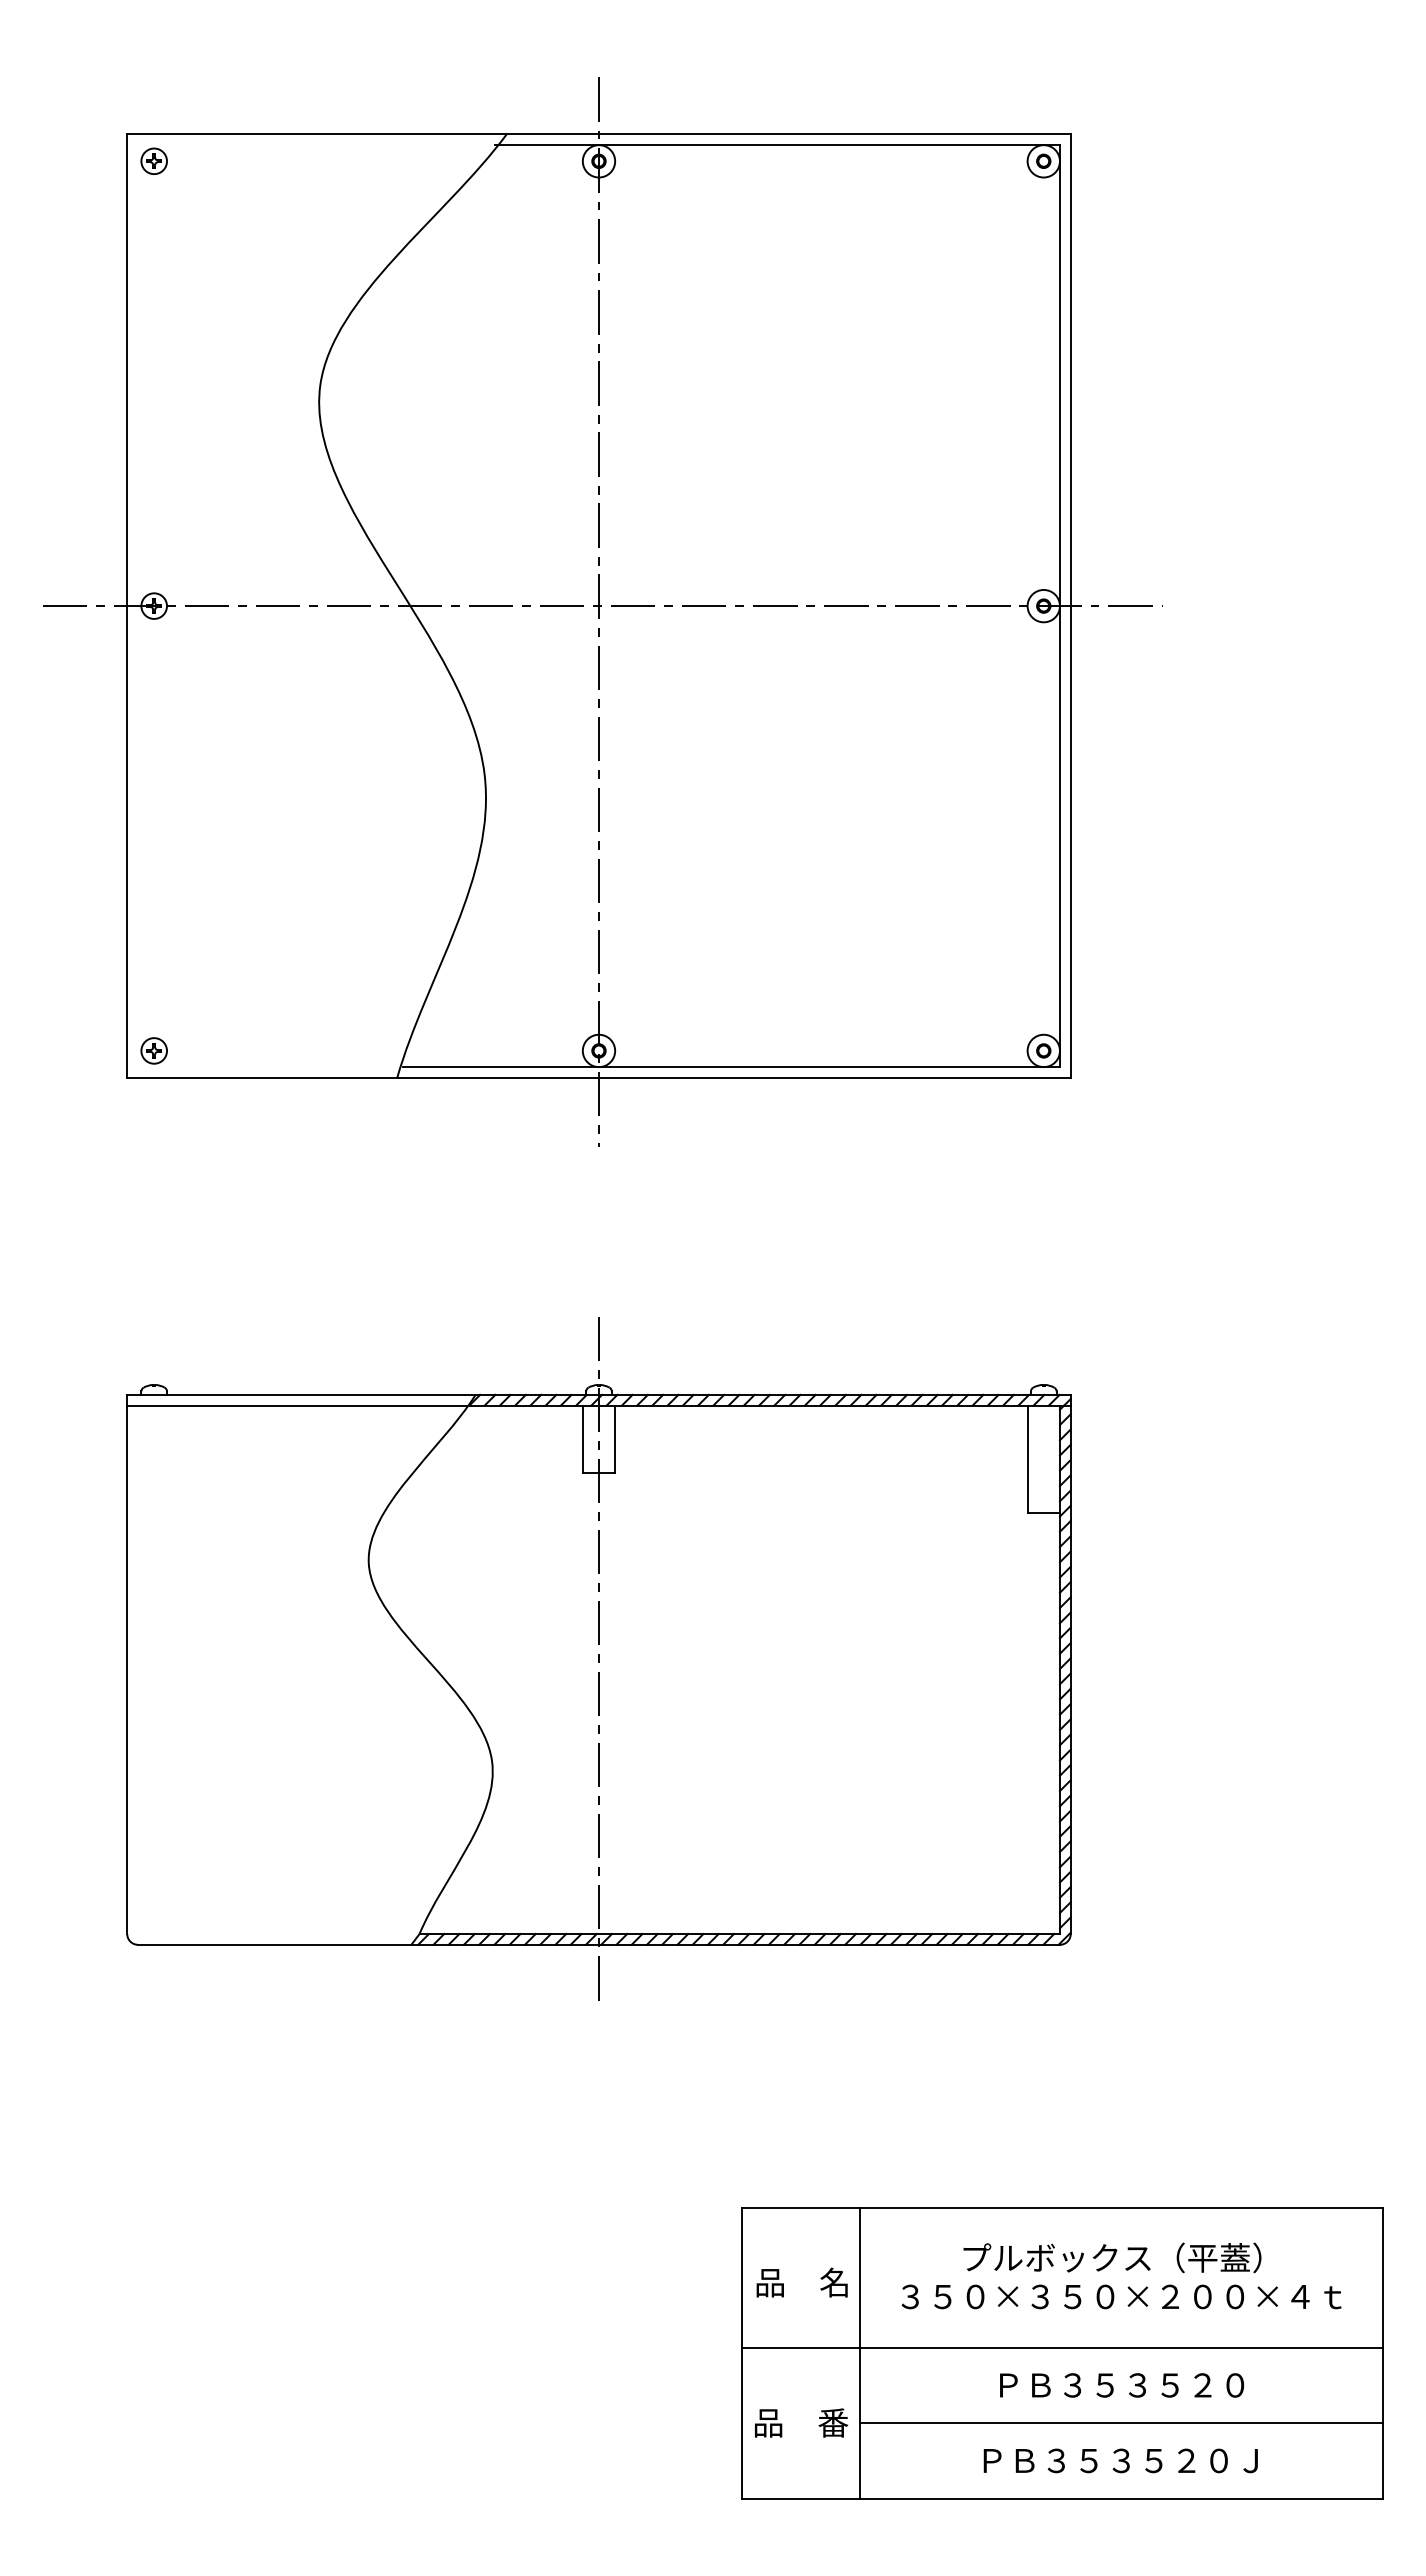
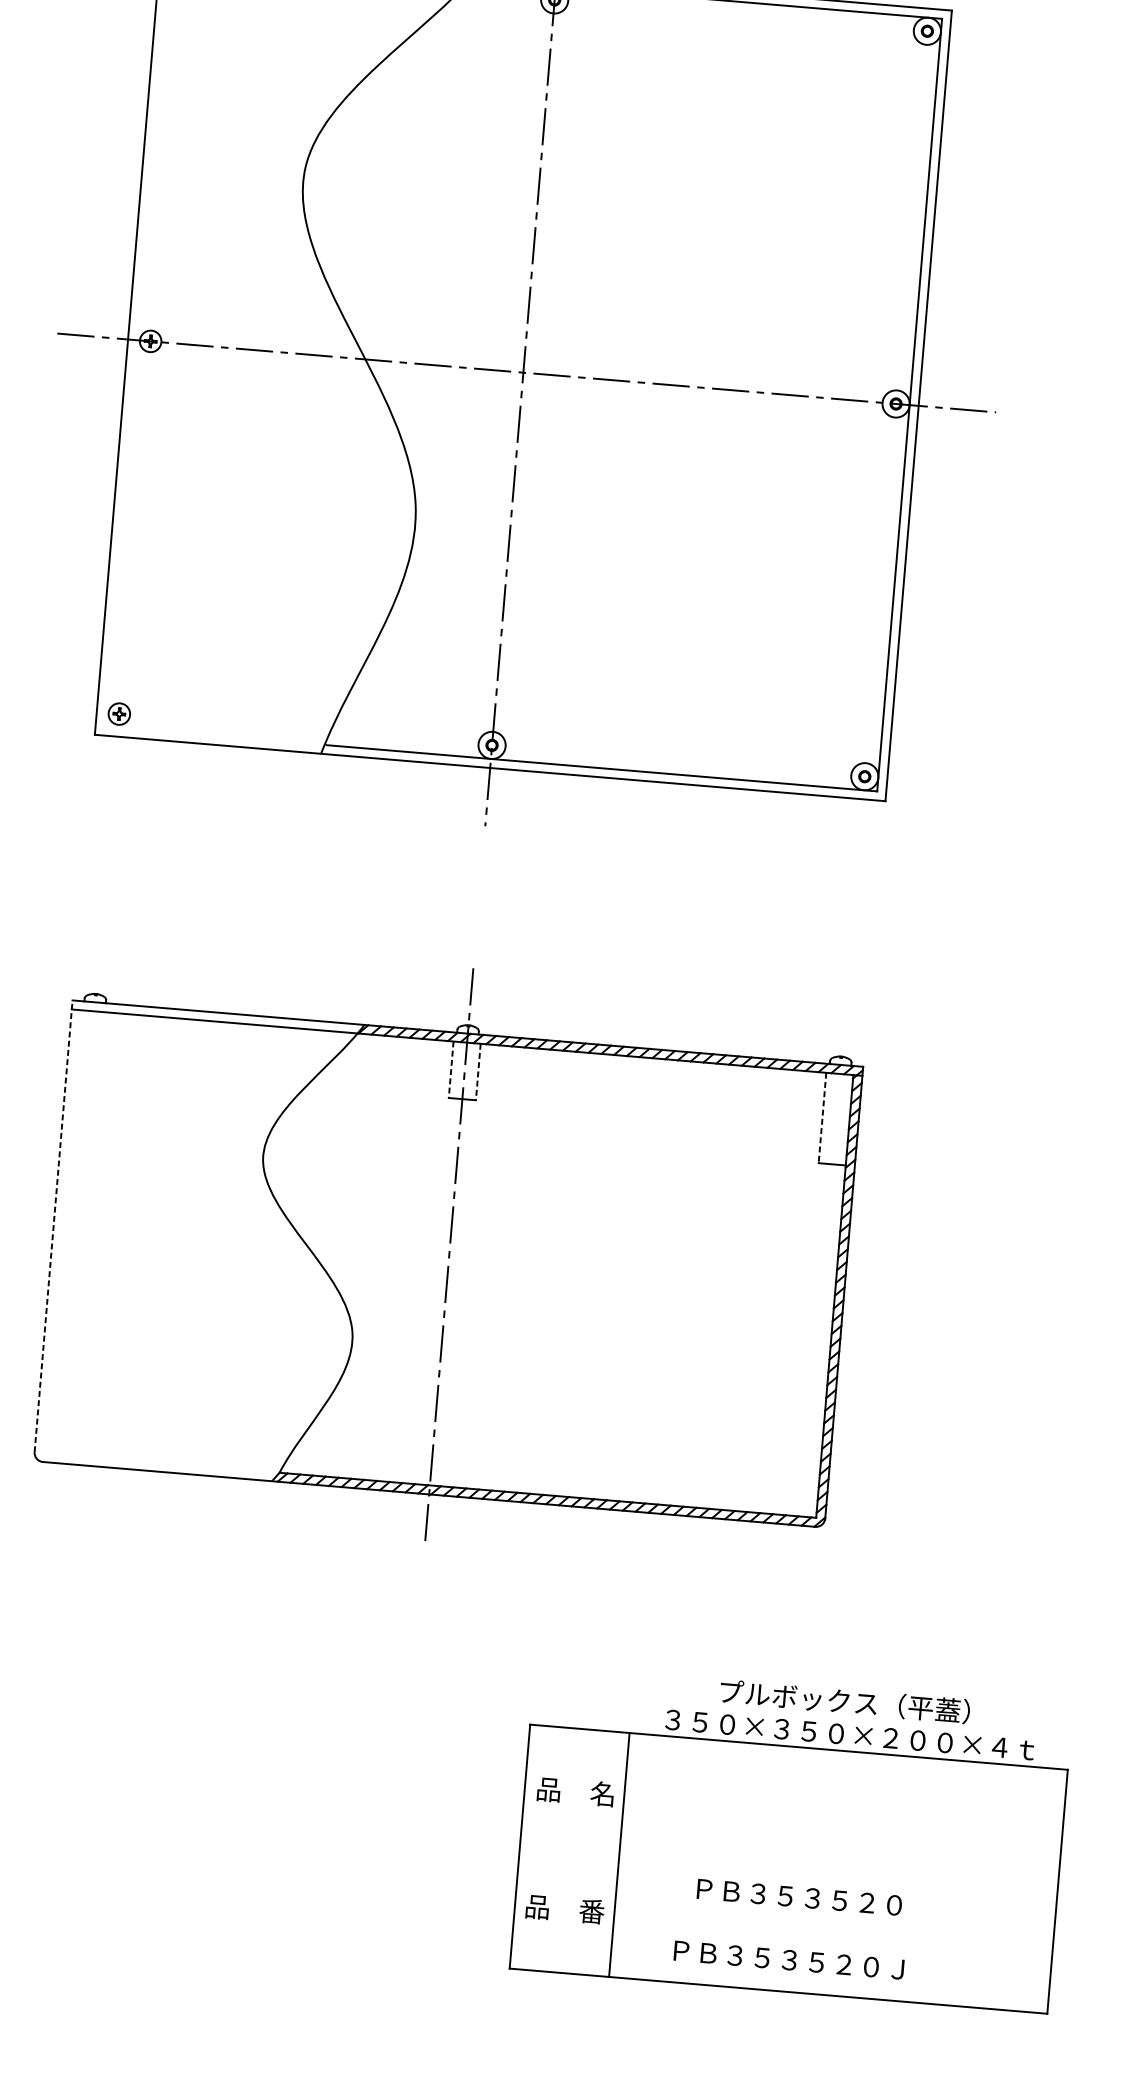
line: (582, 1439) -> (450, 1069), solid -> dashed
line: (615, 1439) -> (478, 1072), solid -> dashed
line: (1027, 1459) -> (822, 1117), solid -> dashed
line: (127, 1664) -> (53, 1226), solid -> dashed
text: (1121, 2275) -> (851, 1716), moved
line: (1062, 2347) -> (789, 1864), removed
text: (1121, 2385) -> (799, 1897), moved
line: (1121, 2423) -> (833, 1932), removed
text: (1120, 2460) -> (788, 1959), moved

